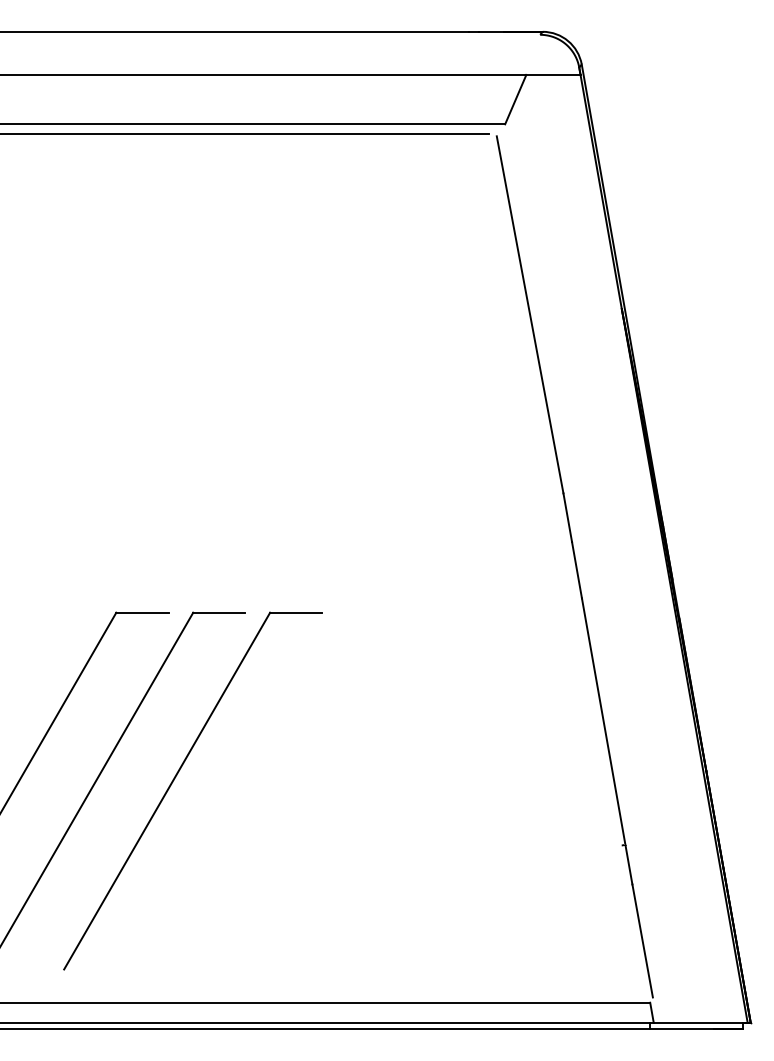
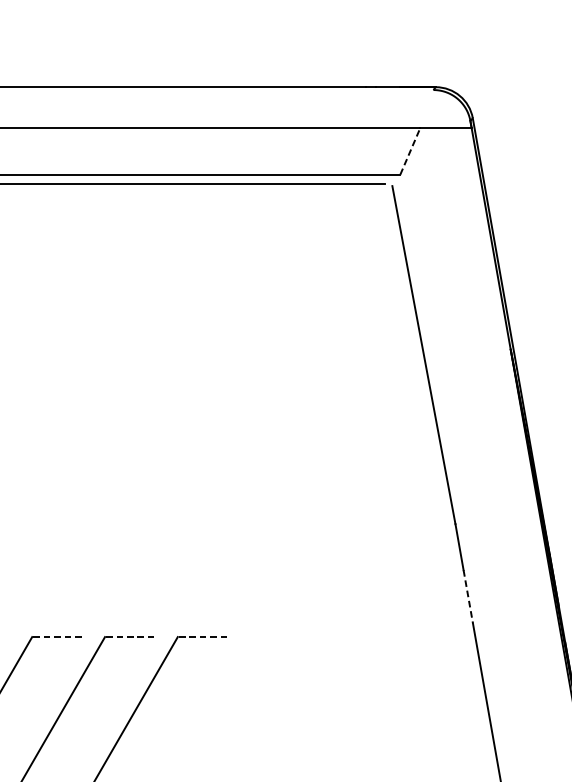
line: (515, 99) -> (410, 151), solid -> dashed
line: (577, 570) -> (468, 597), solid -> dashed
line: (141, 612) -> (56, 636), solid -> dashed
line: (218, 612) -> (128, 636), solid -> dashed
line: (295, 612) -> (201, 636), solid -> dashed

